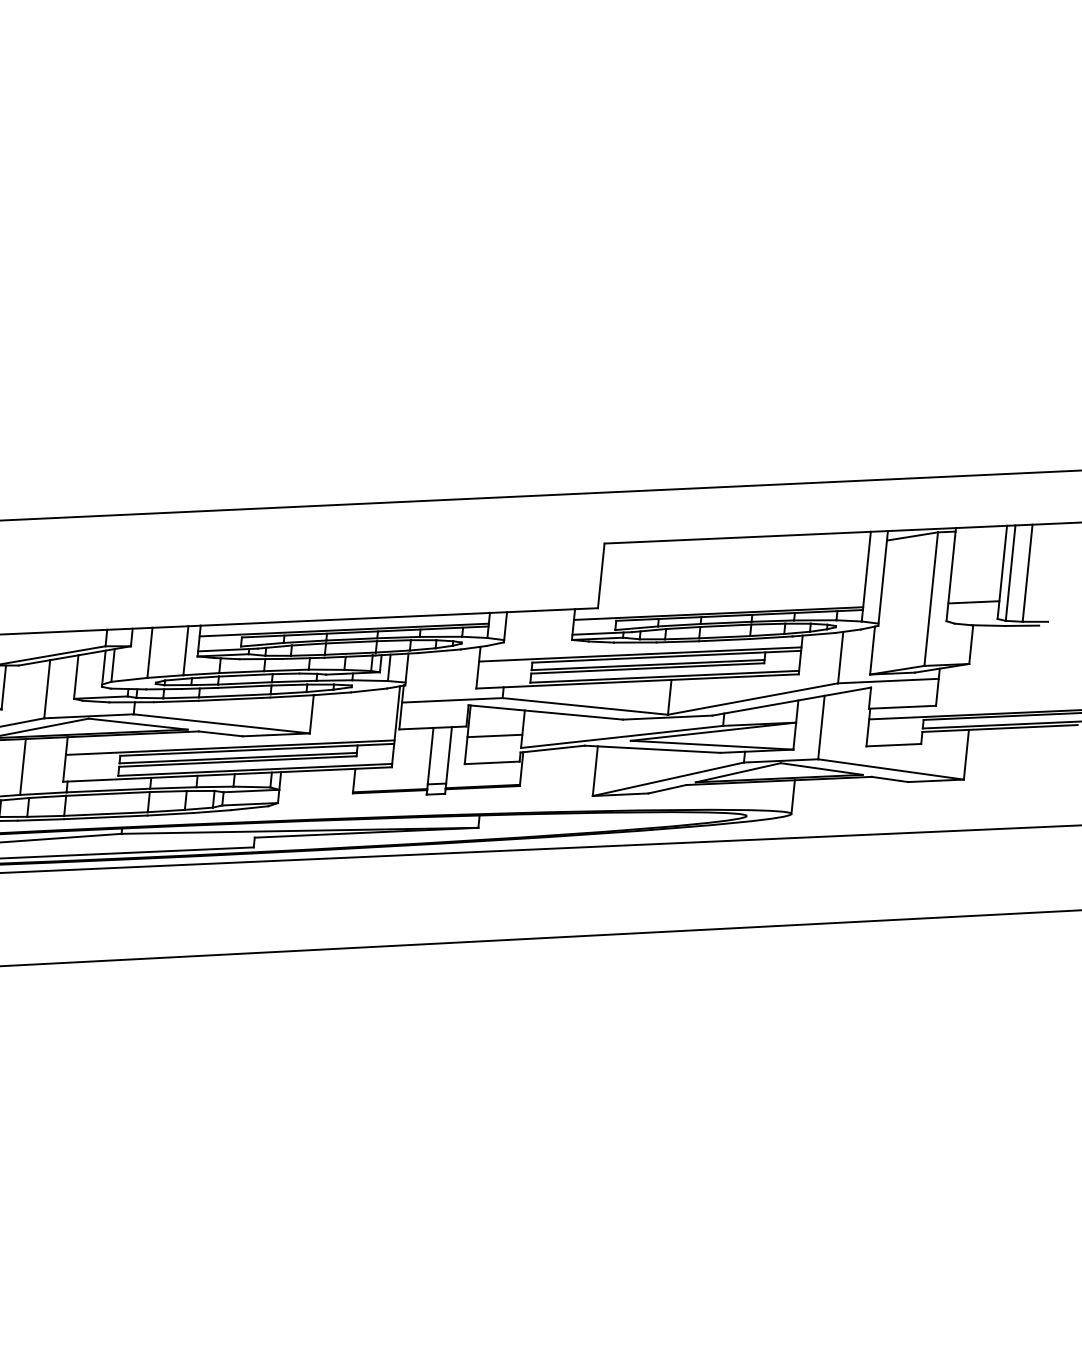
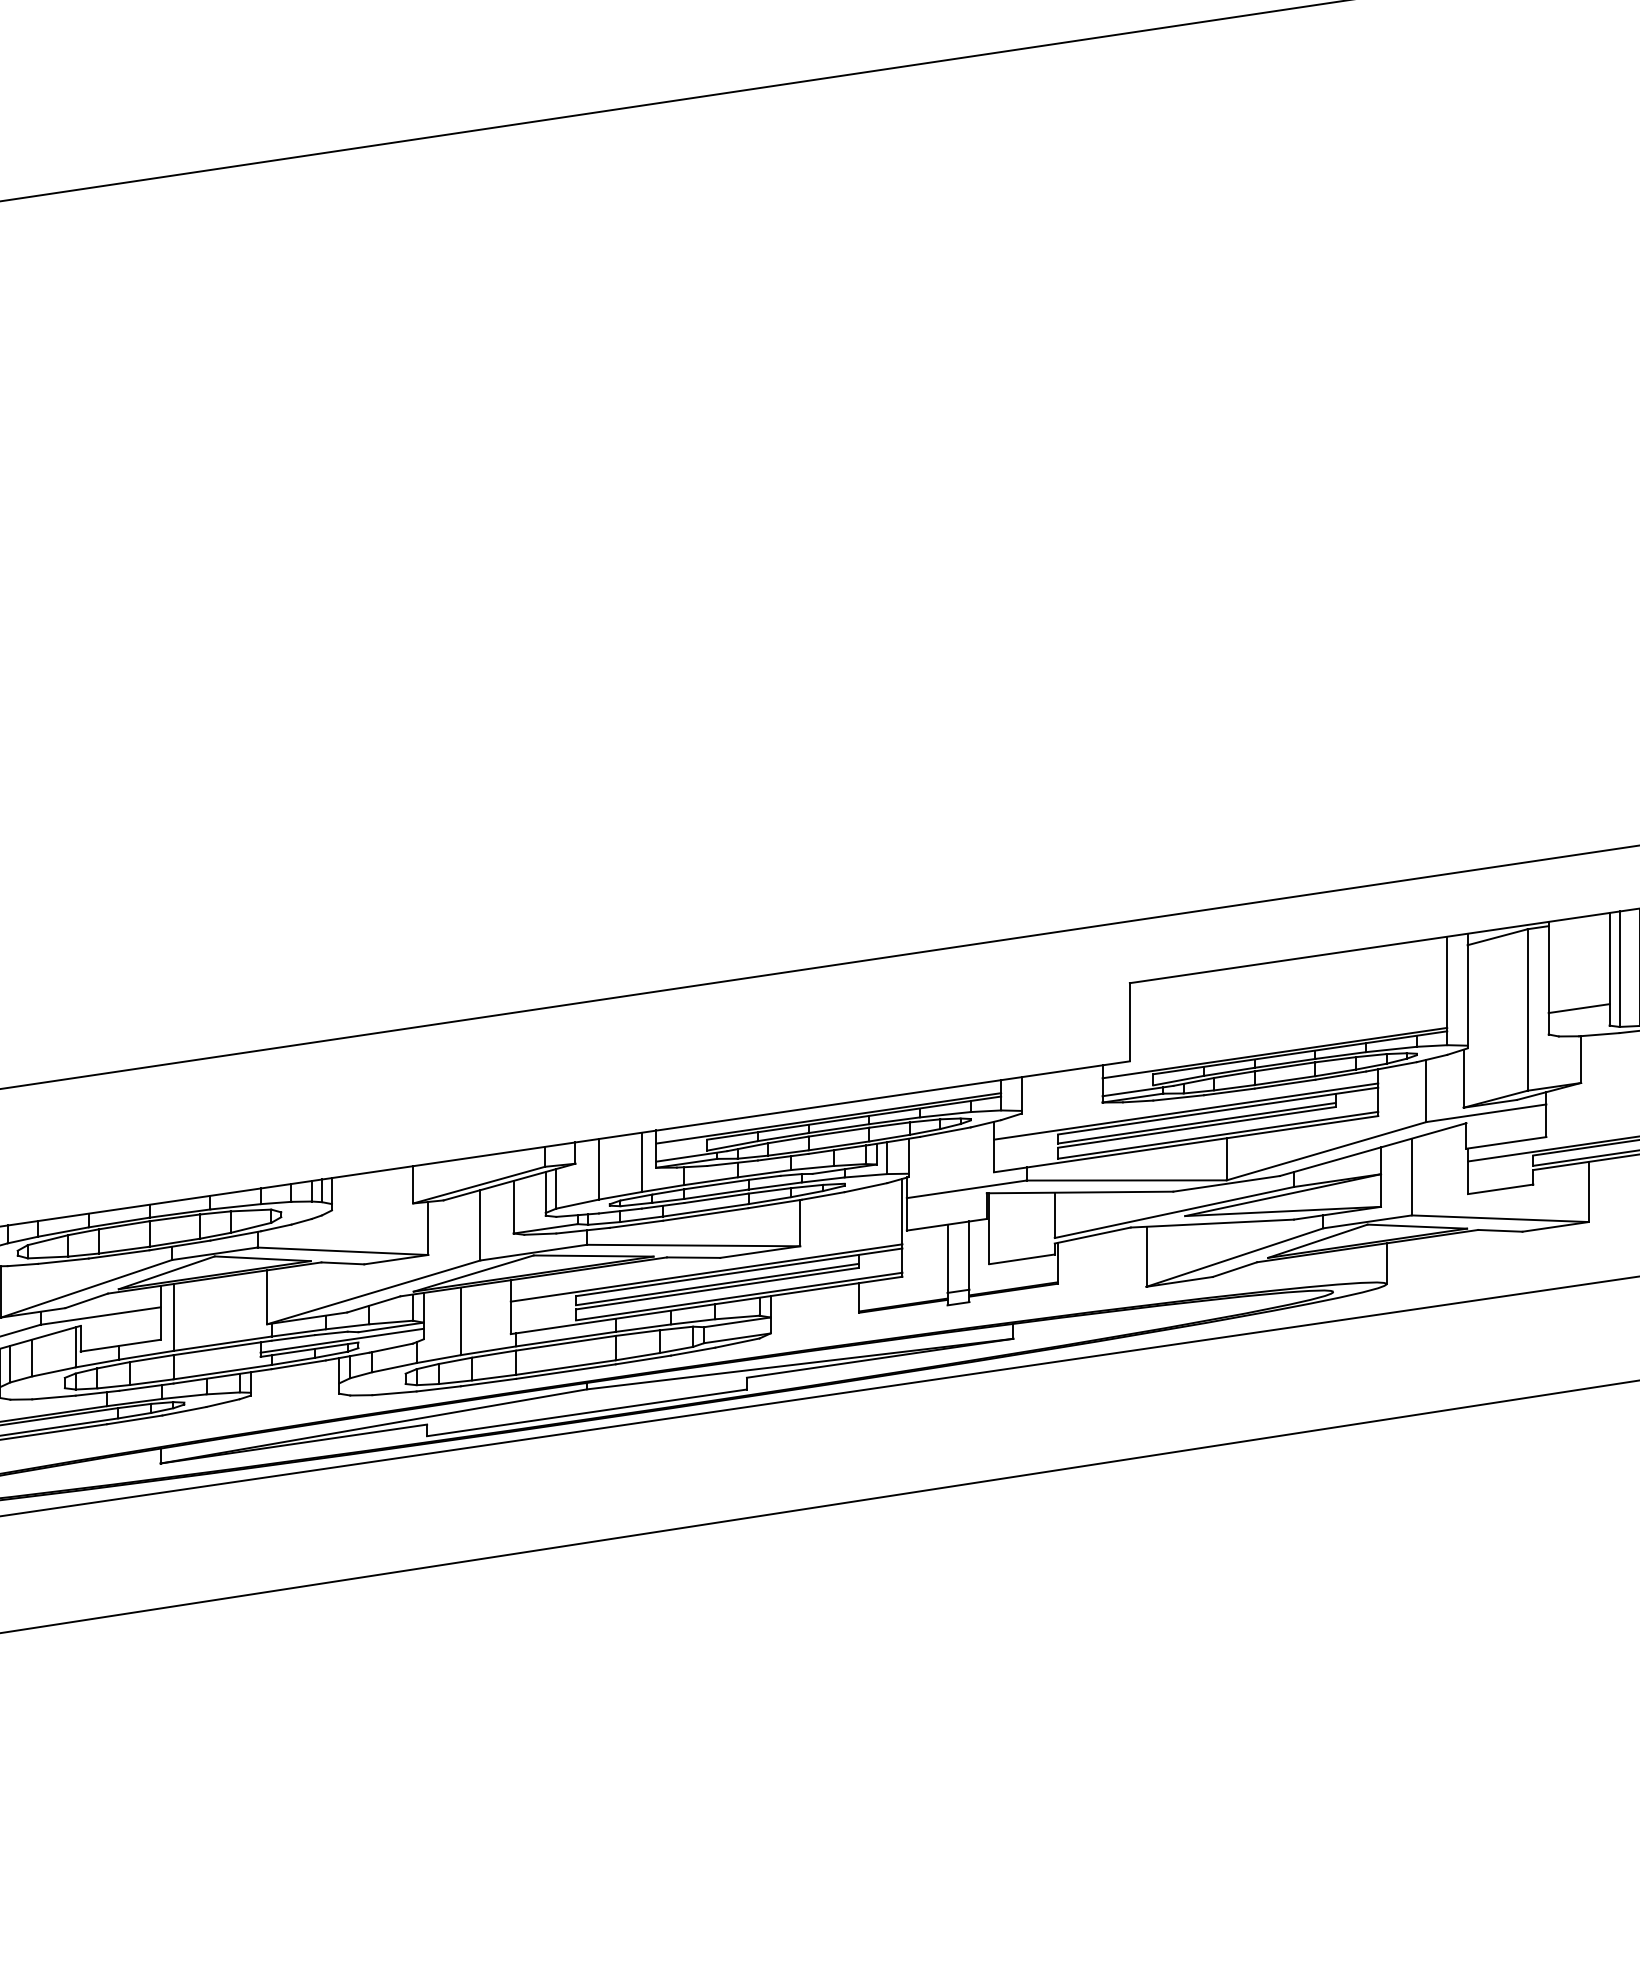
line: (494, 735) -> (1021, 1226), removed

